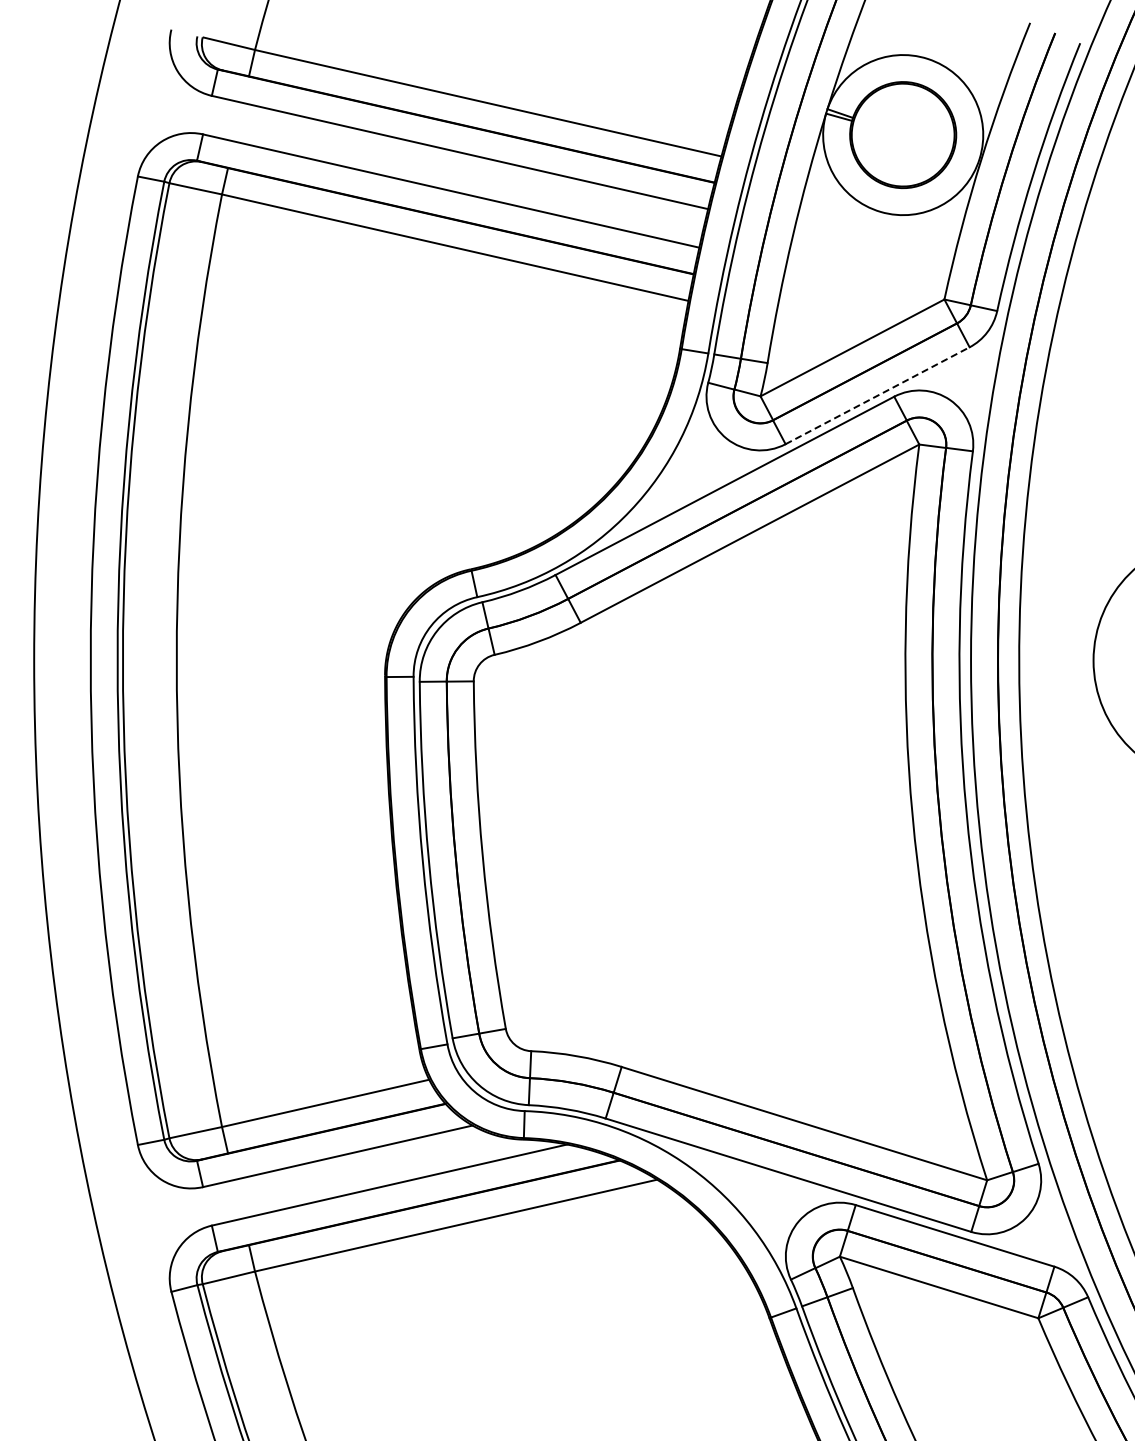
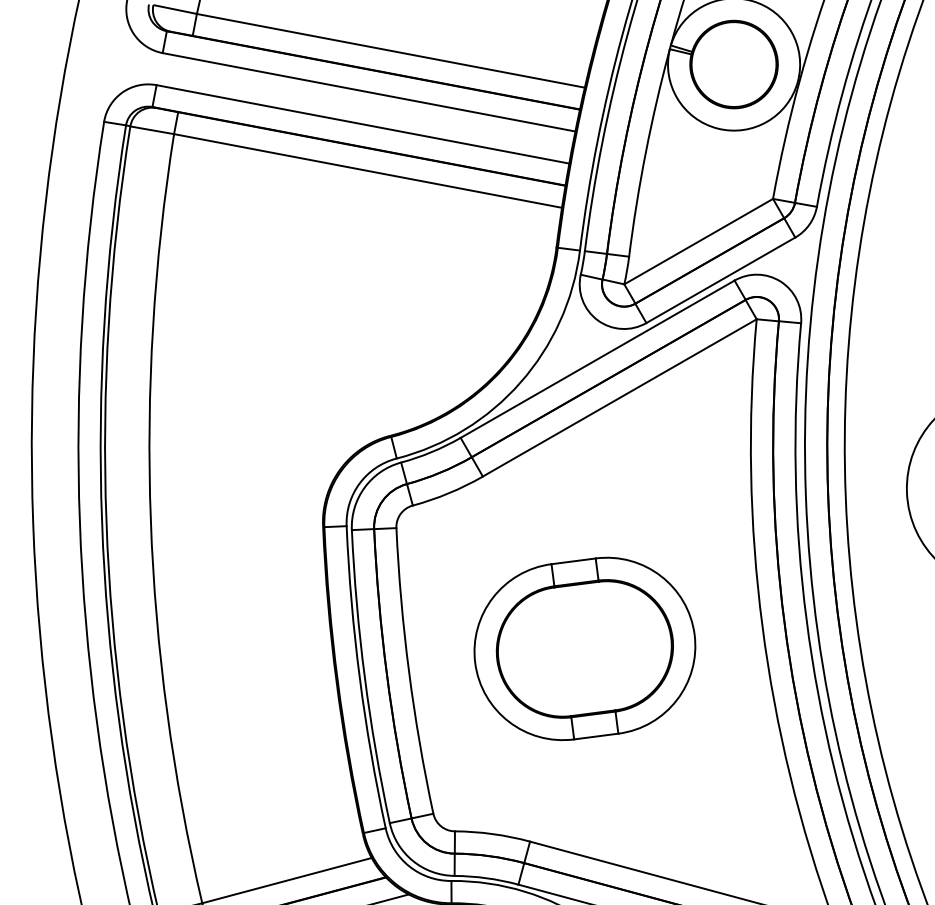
line: (877, 395) -> (720, 280), dashed -> solid
part: (696, 835) -> (584, 648), added

